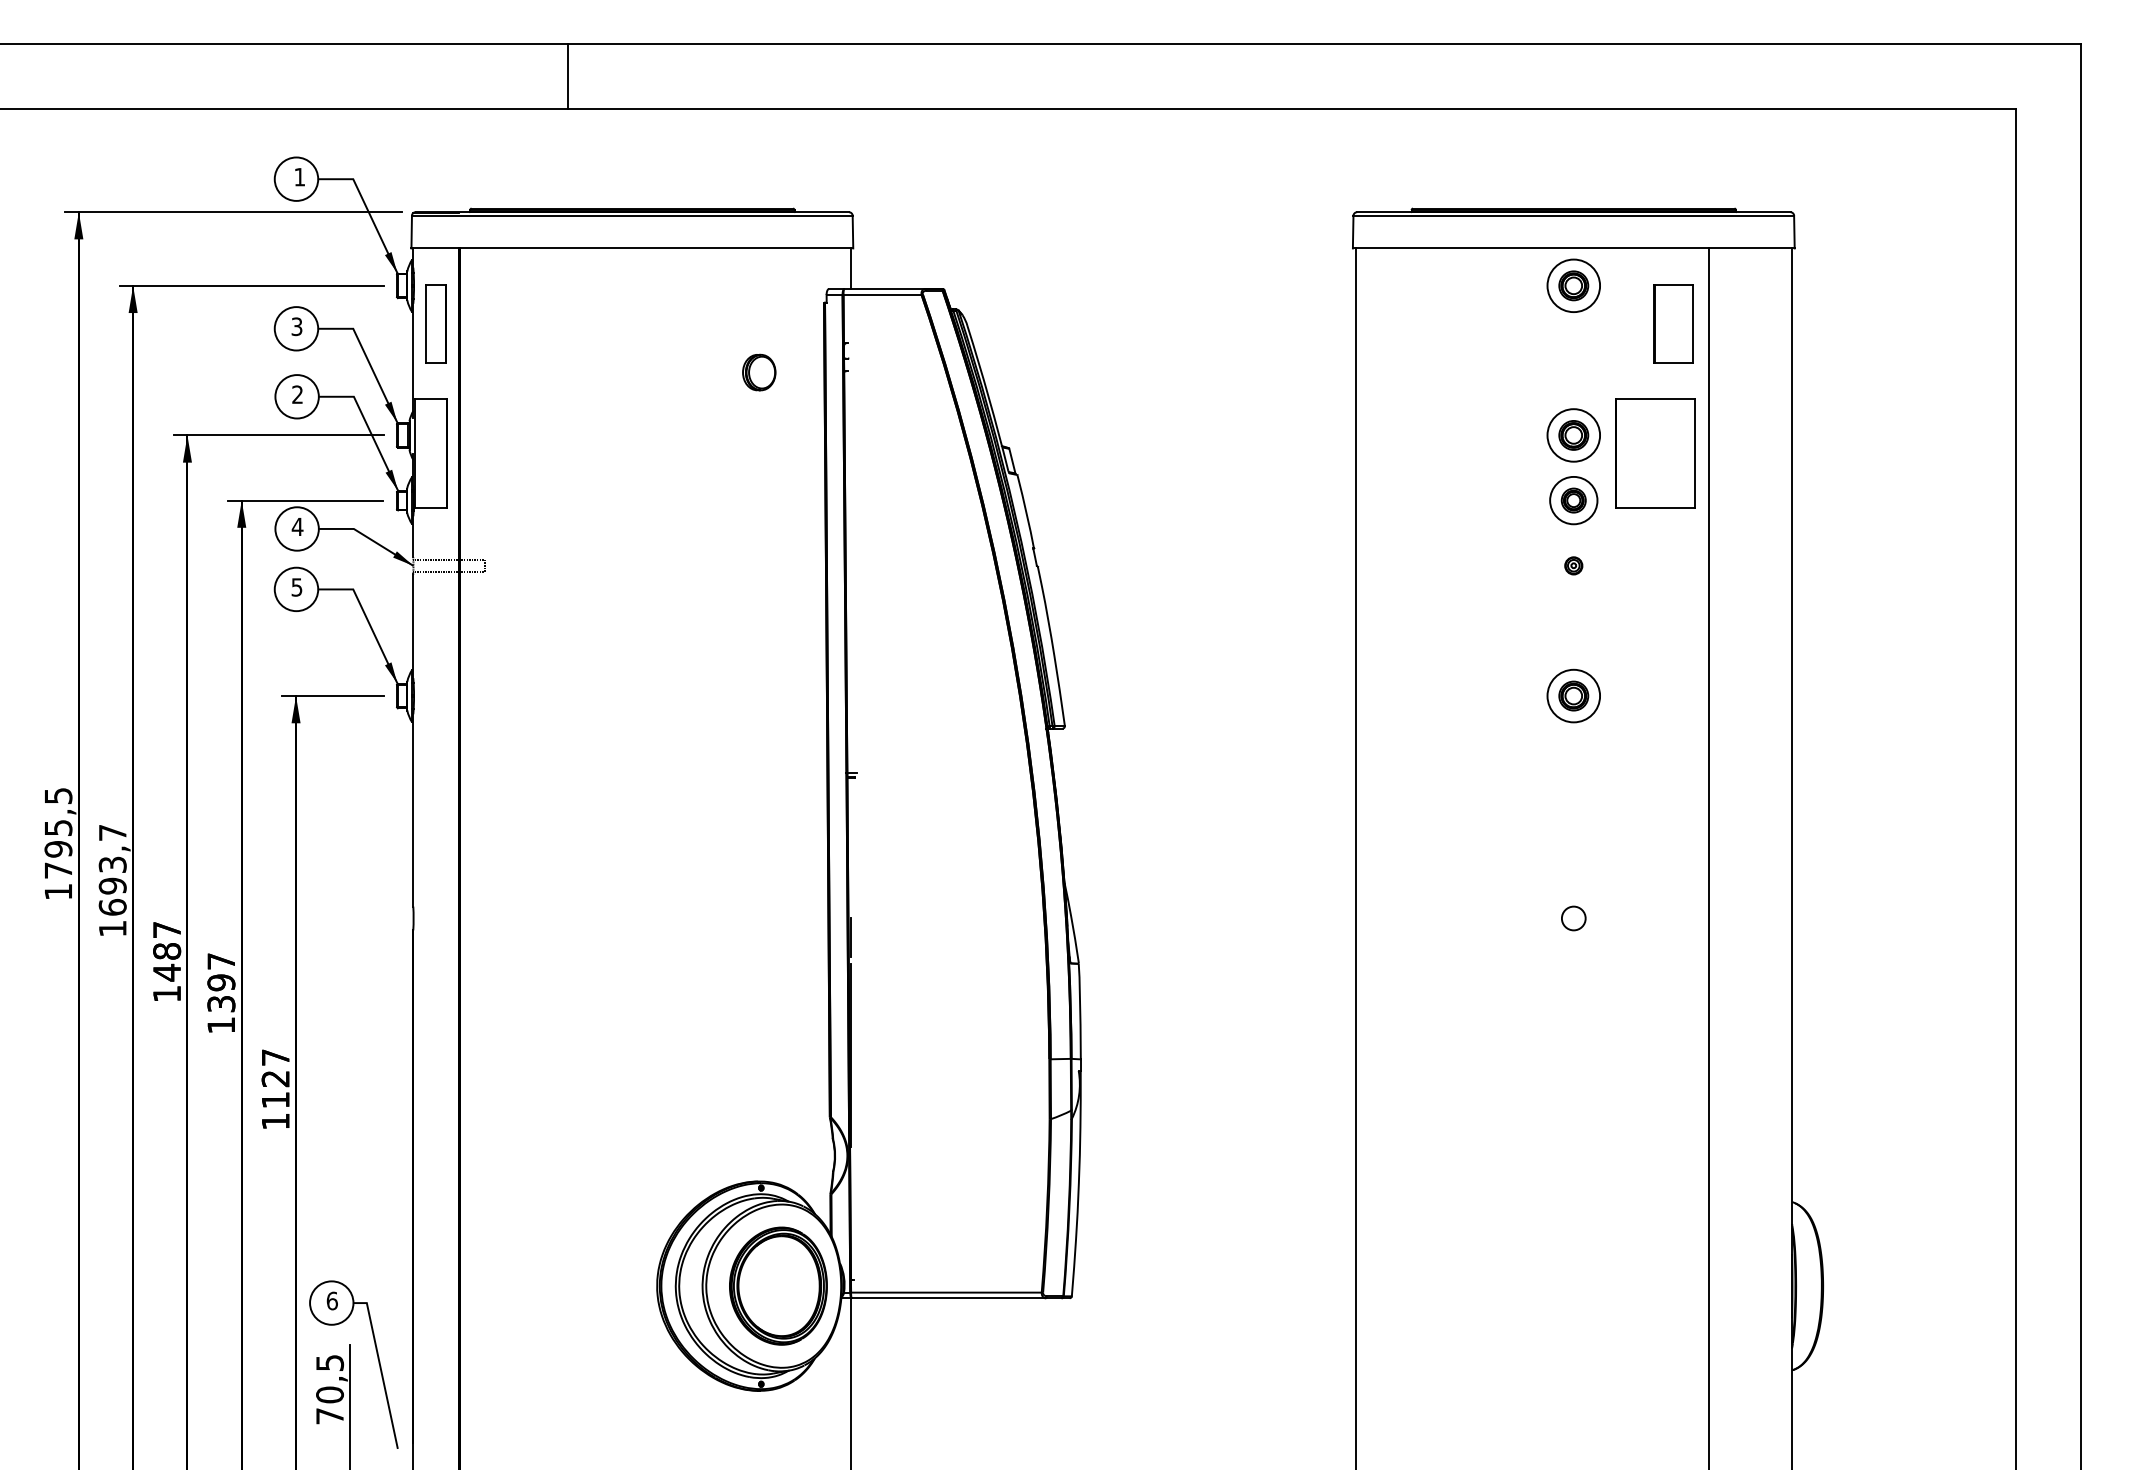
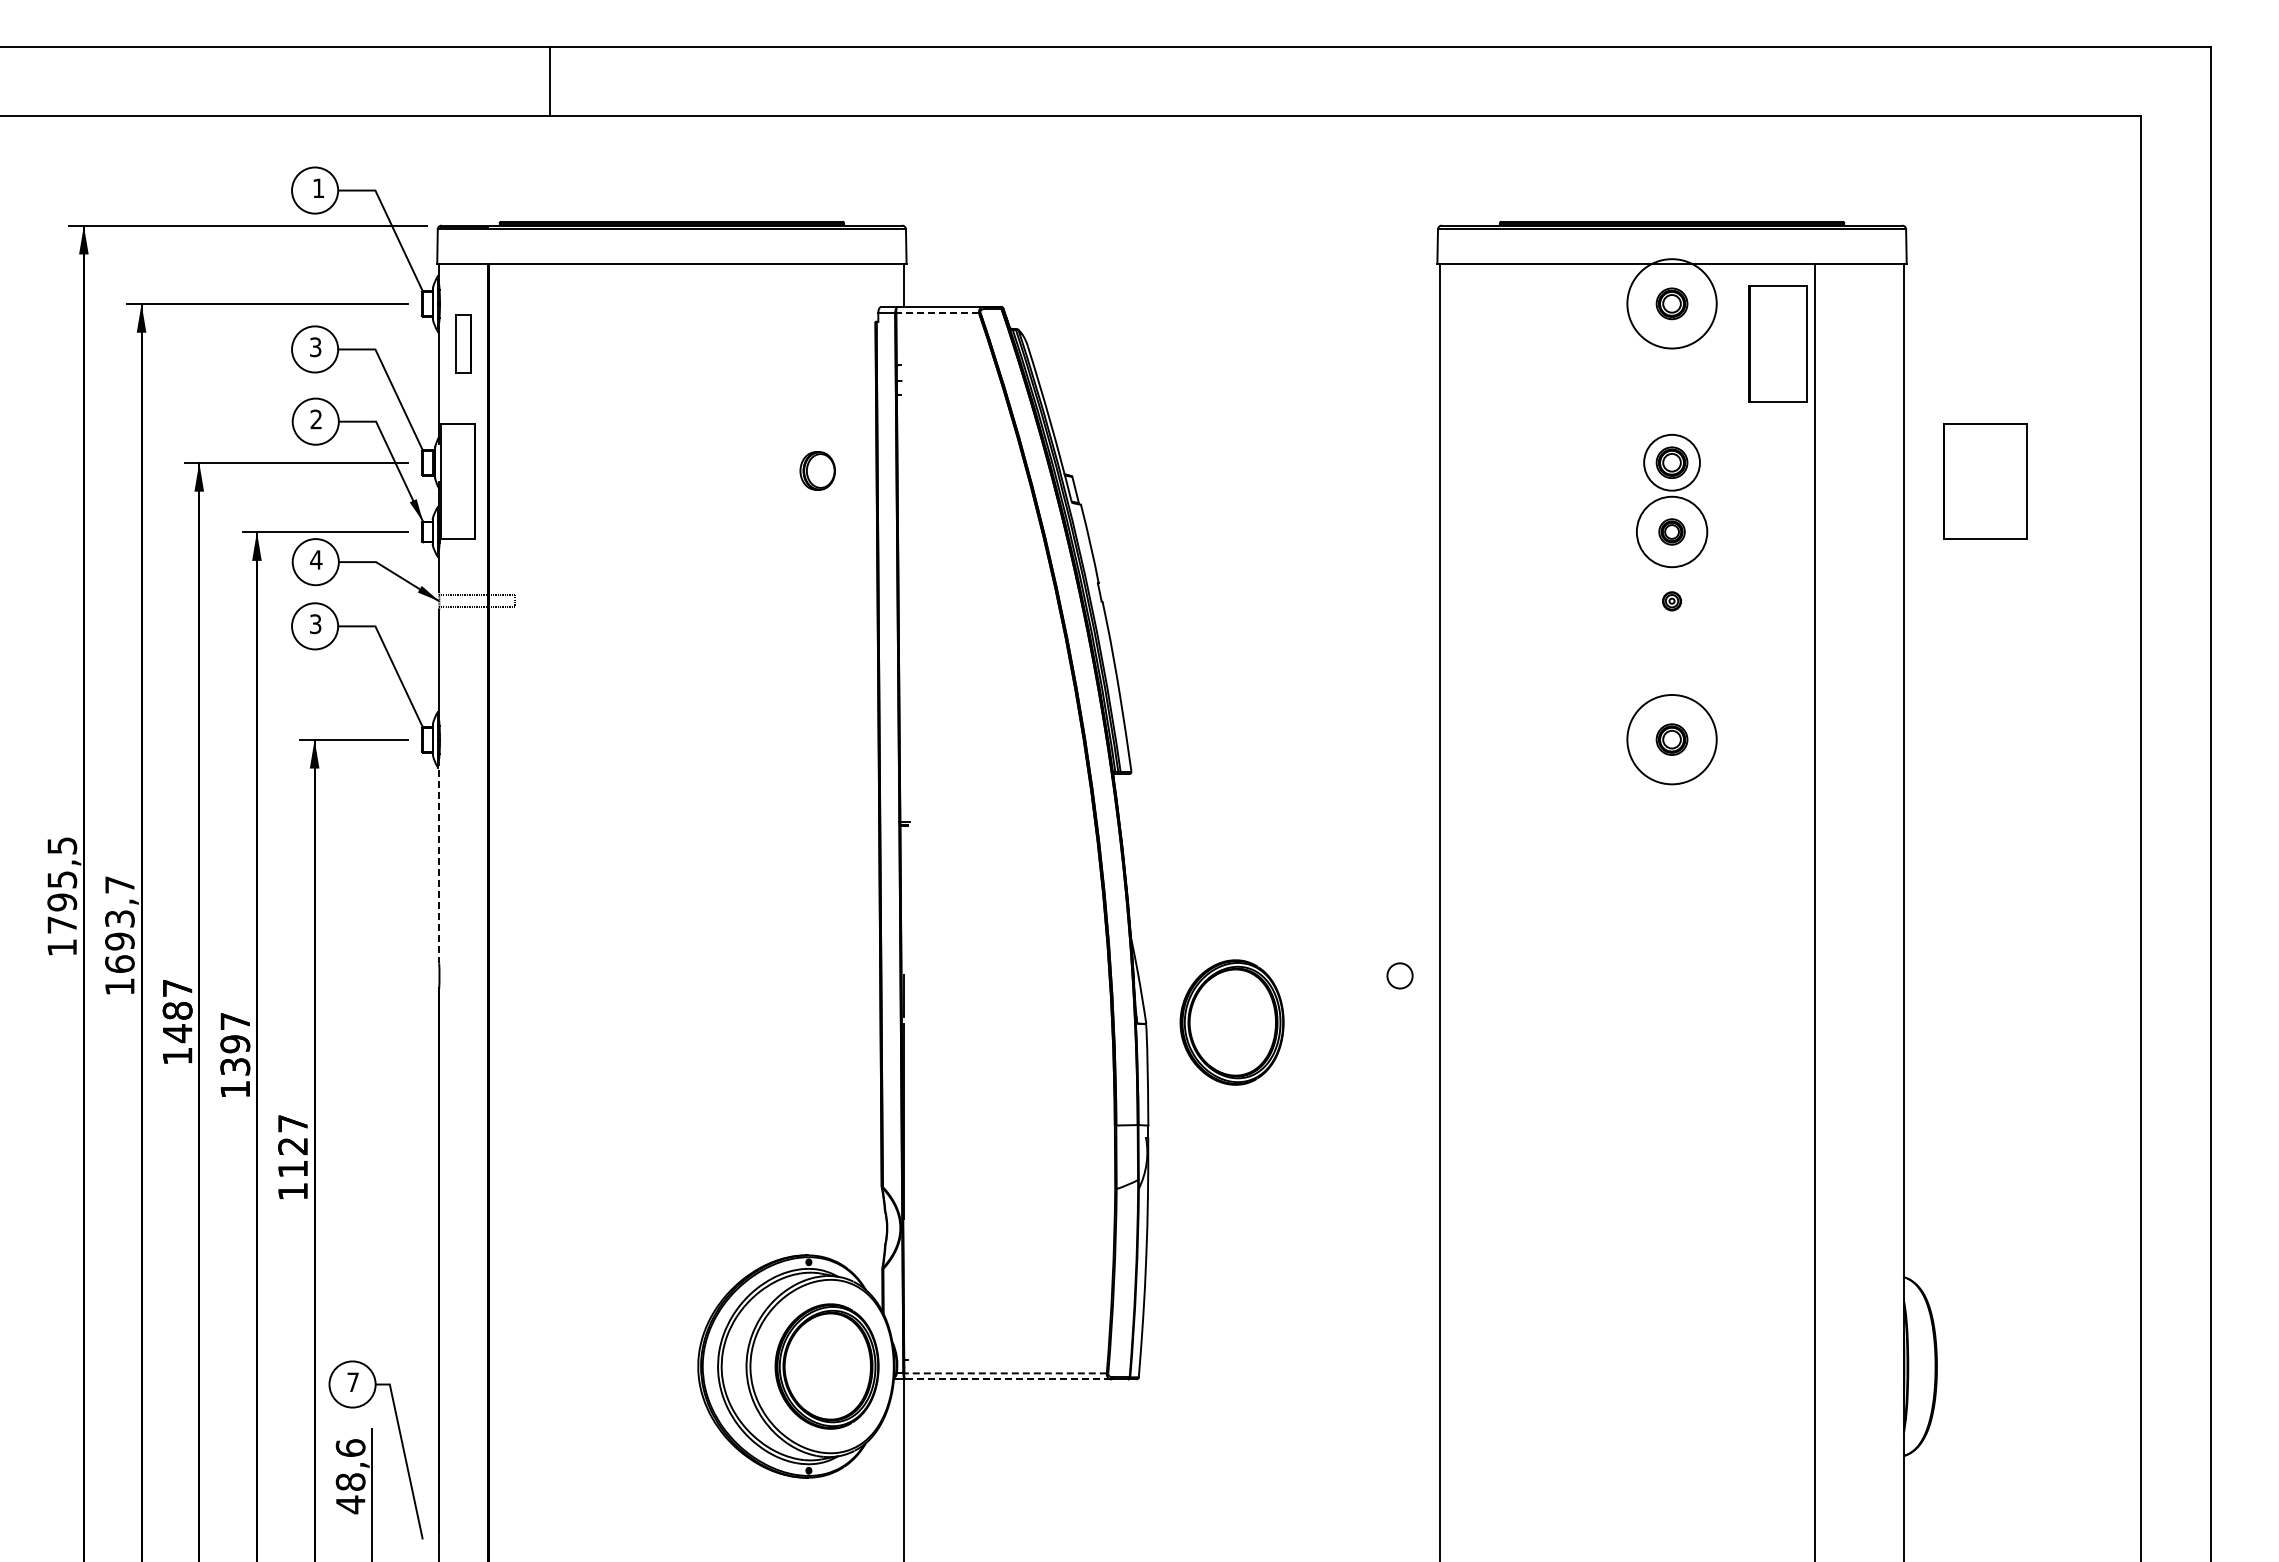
line: (567, 76) -> (550, 81), moved
fill: (390, 261) -> (415, 278), removed
circle: (1573, 285) -> (1671, 303), size x1.6
line: (882, 294) -> (937, 313), solid -> dashed
part: (436, 324) -> (463, 344), size x0.7
part: (1673, 324) -> (1777, 344), size x1.4
part: (759, 372) -> (817, 470), moved
fill: (390, 411) -> (415, 437), removed
part: (1655, 453) -> (1985, 481), moved
circle: (1573, 500) -> (1671, 531), size x1.4
text: (296, 586) -> (315, 623), 5 -> 3
fill: (390, 672) -> (415, 714), removed
circle: (1573, 695) -> (1671, 739), size x1.6
line: (413, 810) -> (439, 861), solid -> dashed
circle: (1573, 918) -> (1399, 975), moved
part: (1159, 962) -> (1231, 1022), added
line: (946, 1292) -> (1005, 1373), solid -> dashed
line: (949, 1298) -> (1008, 1379), solid -> dashed
text: (332, 1301) -> (353, 1382), 6 -> 7
text: (329, 1389) -> (350, 1476), 70,5 -> 48,6

